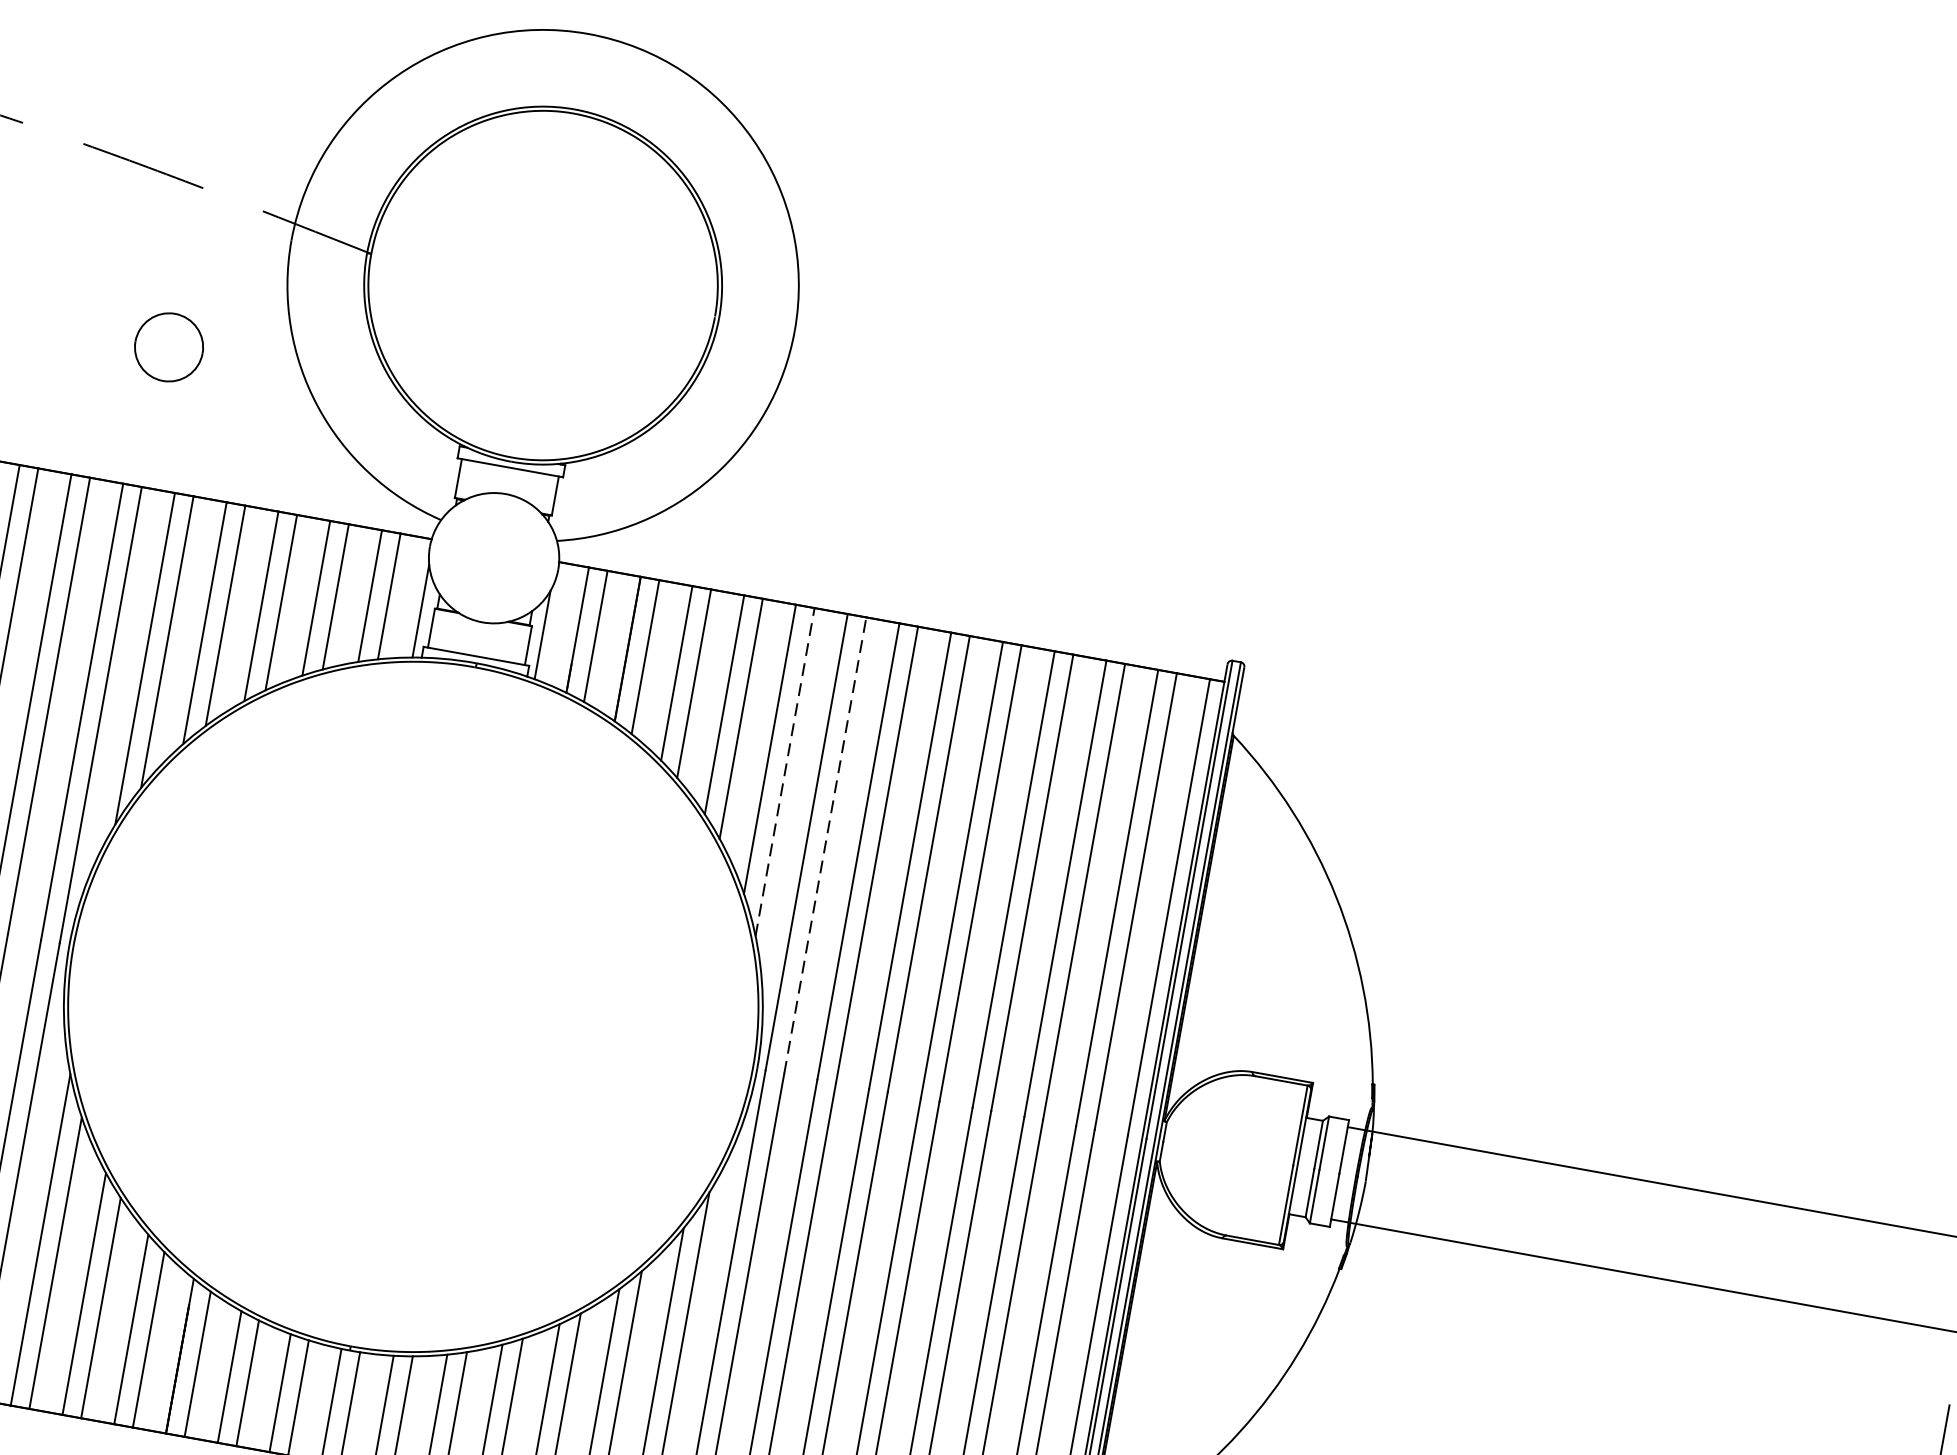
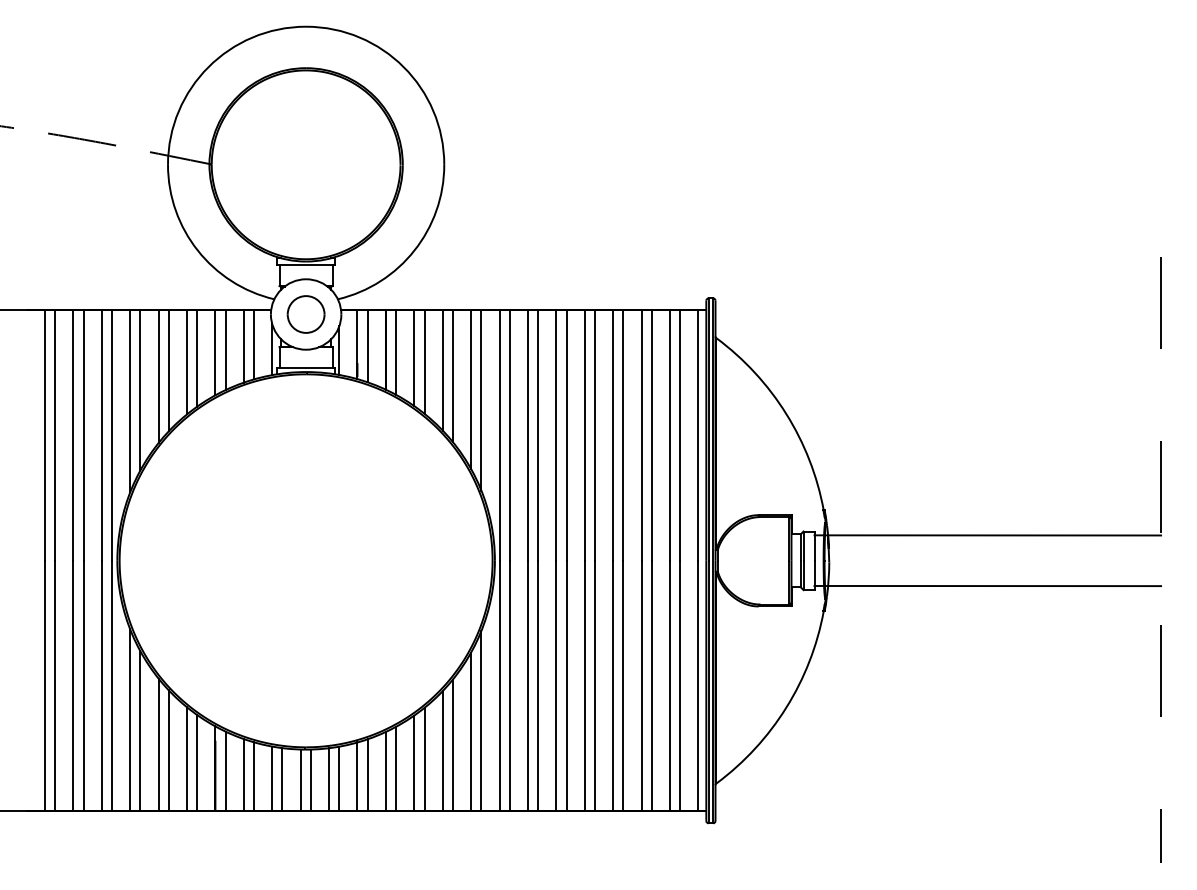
part: (167, 347) -> (305, 314), moved
line: (785, 772) -> (481, 400), dashed -> solid
line: (824, 845) -> (509, 435), dashed -> solid

